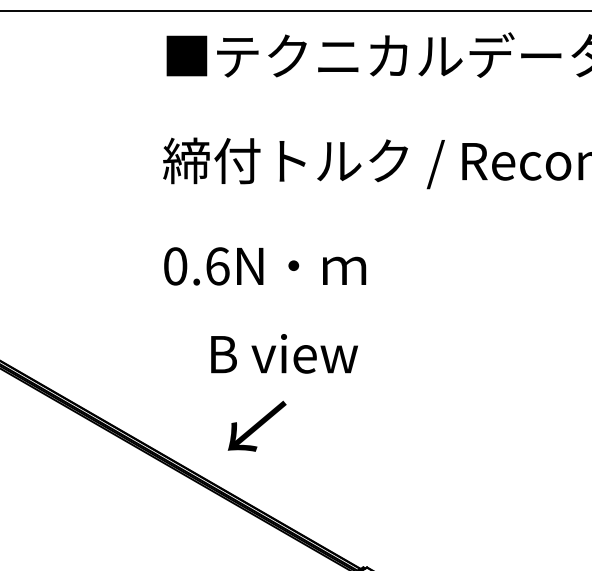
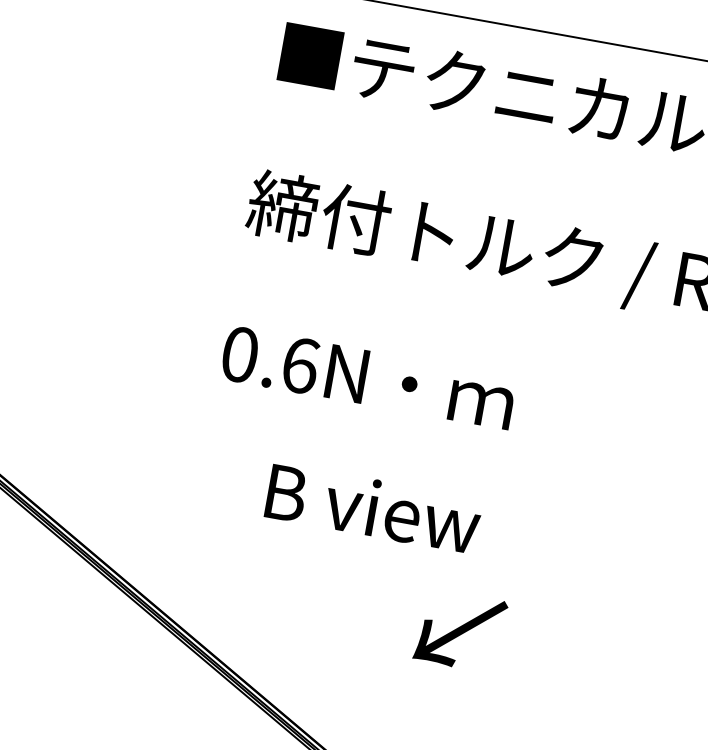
text: (256, 425) -> (459, 629), moved

